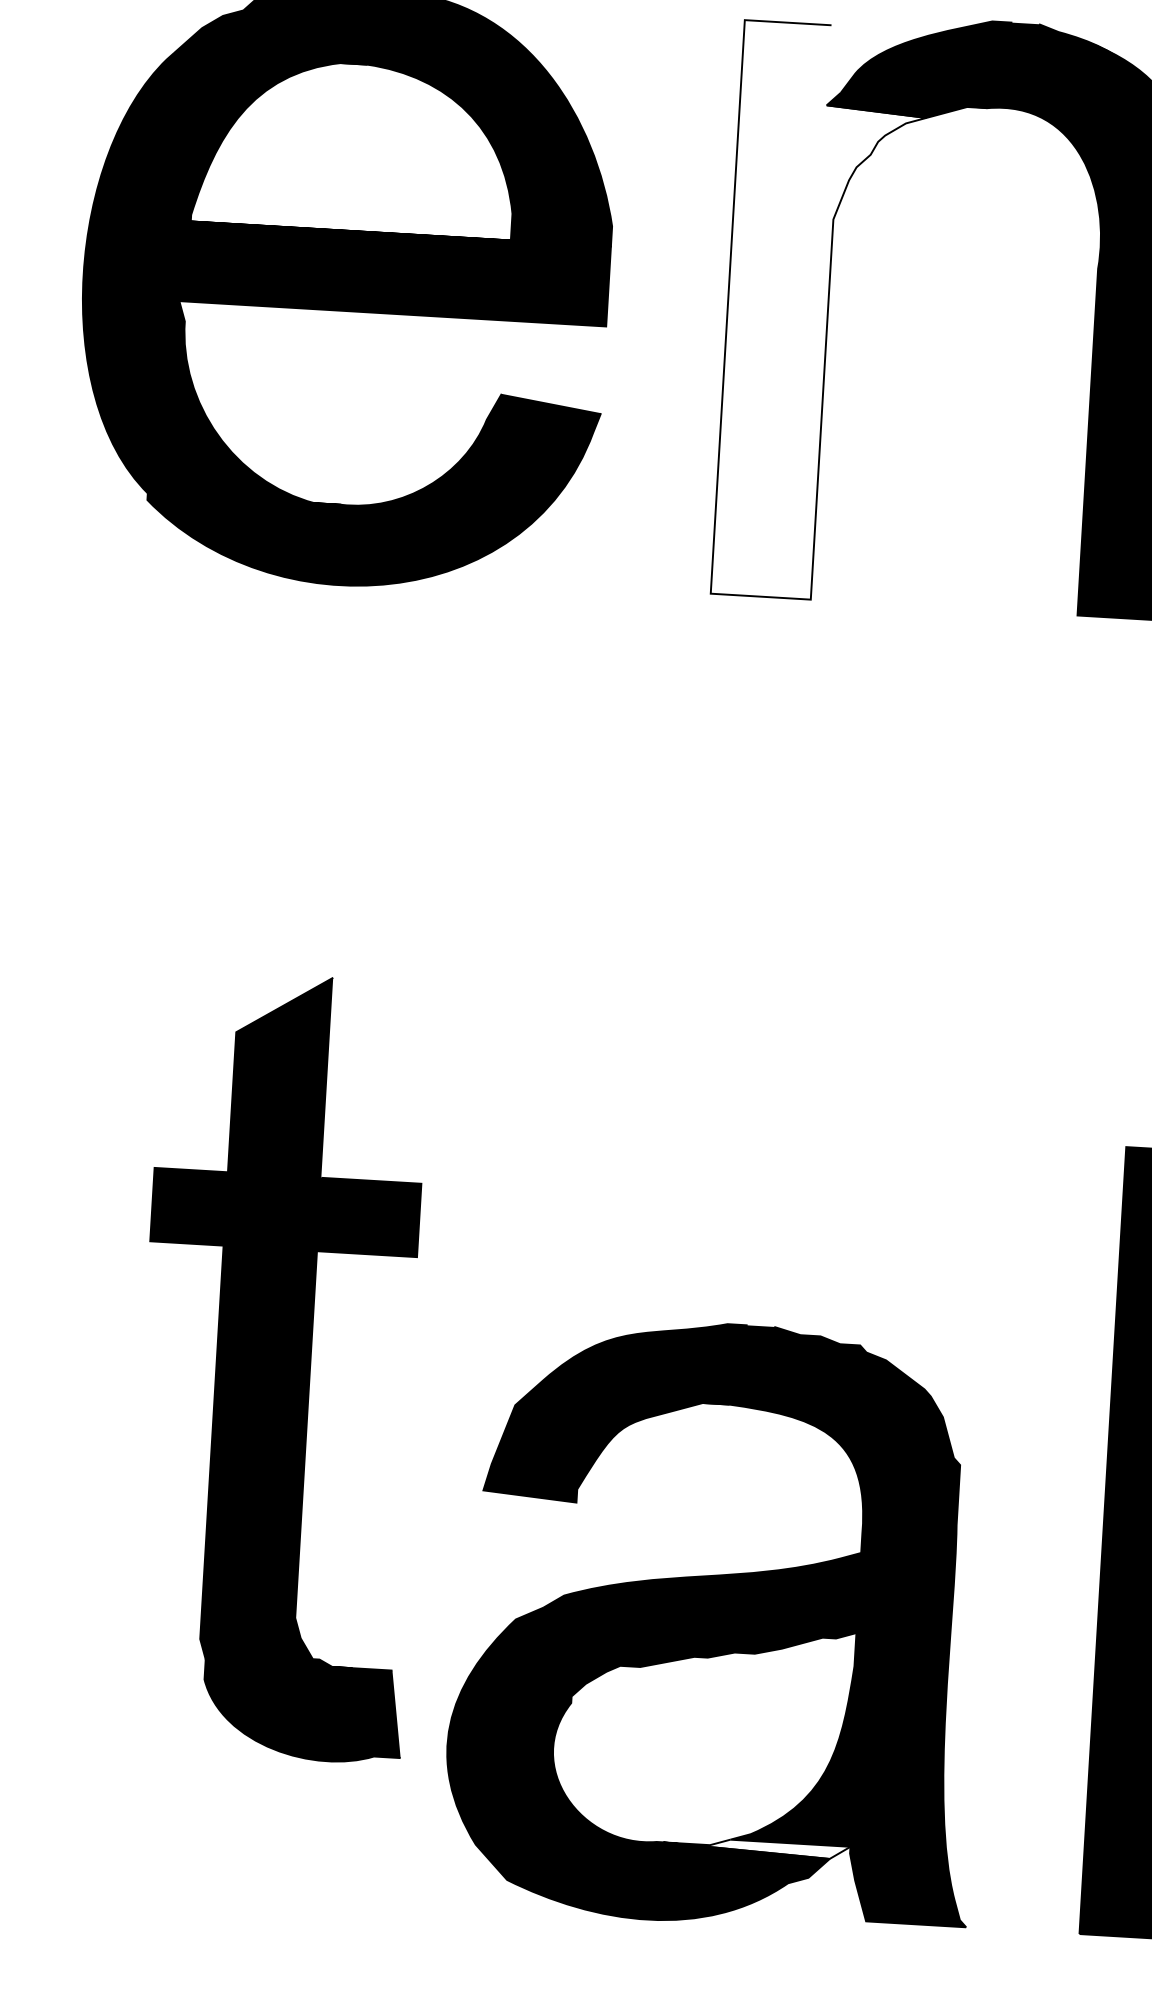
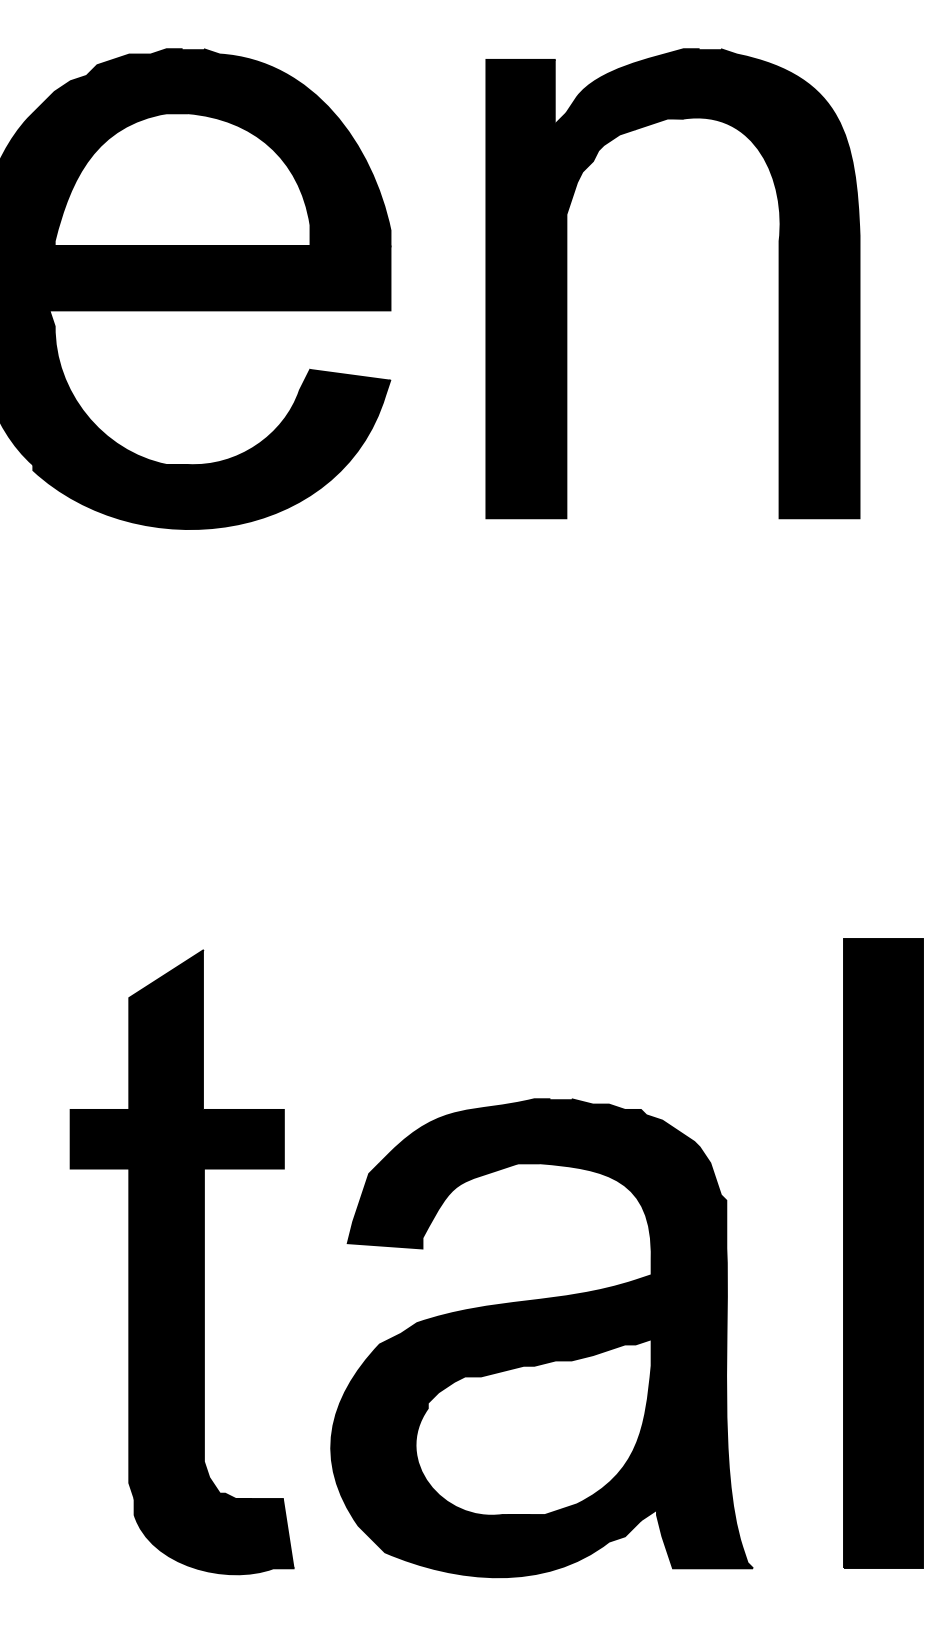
fill: (820, 311) -> (560, 288), added
part: (281, 1367) -> (181, 1262), moved
fill: (755, 1847) -> (581, 1514), added

